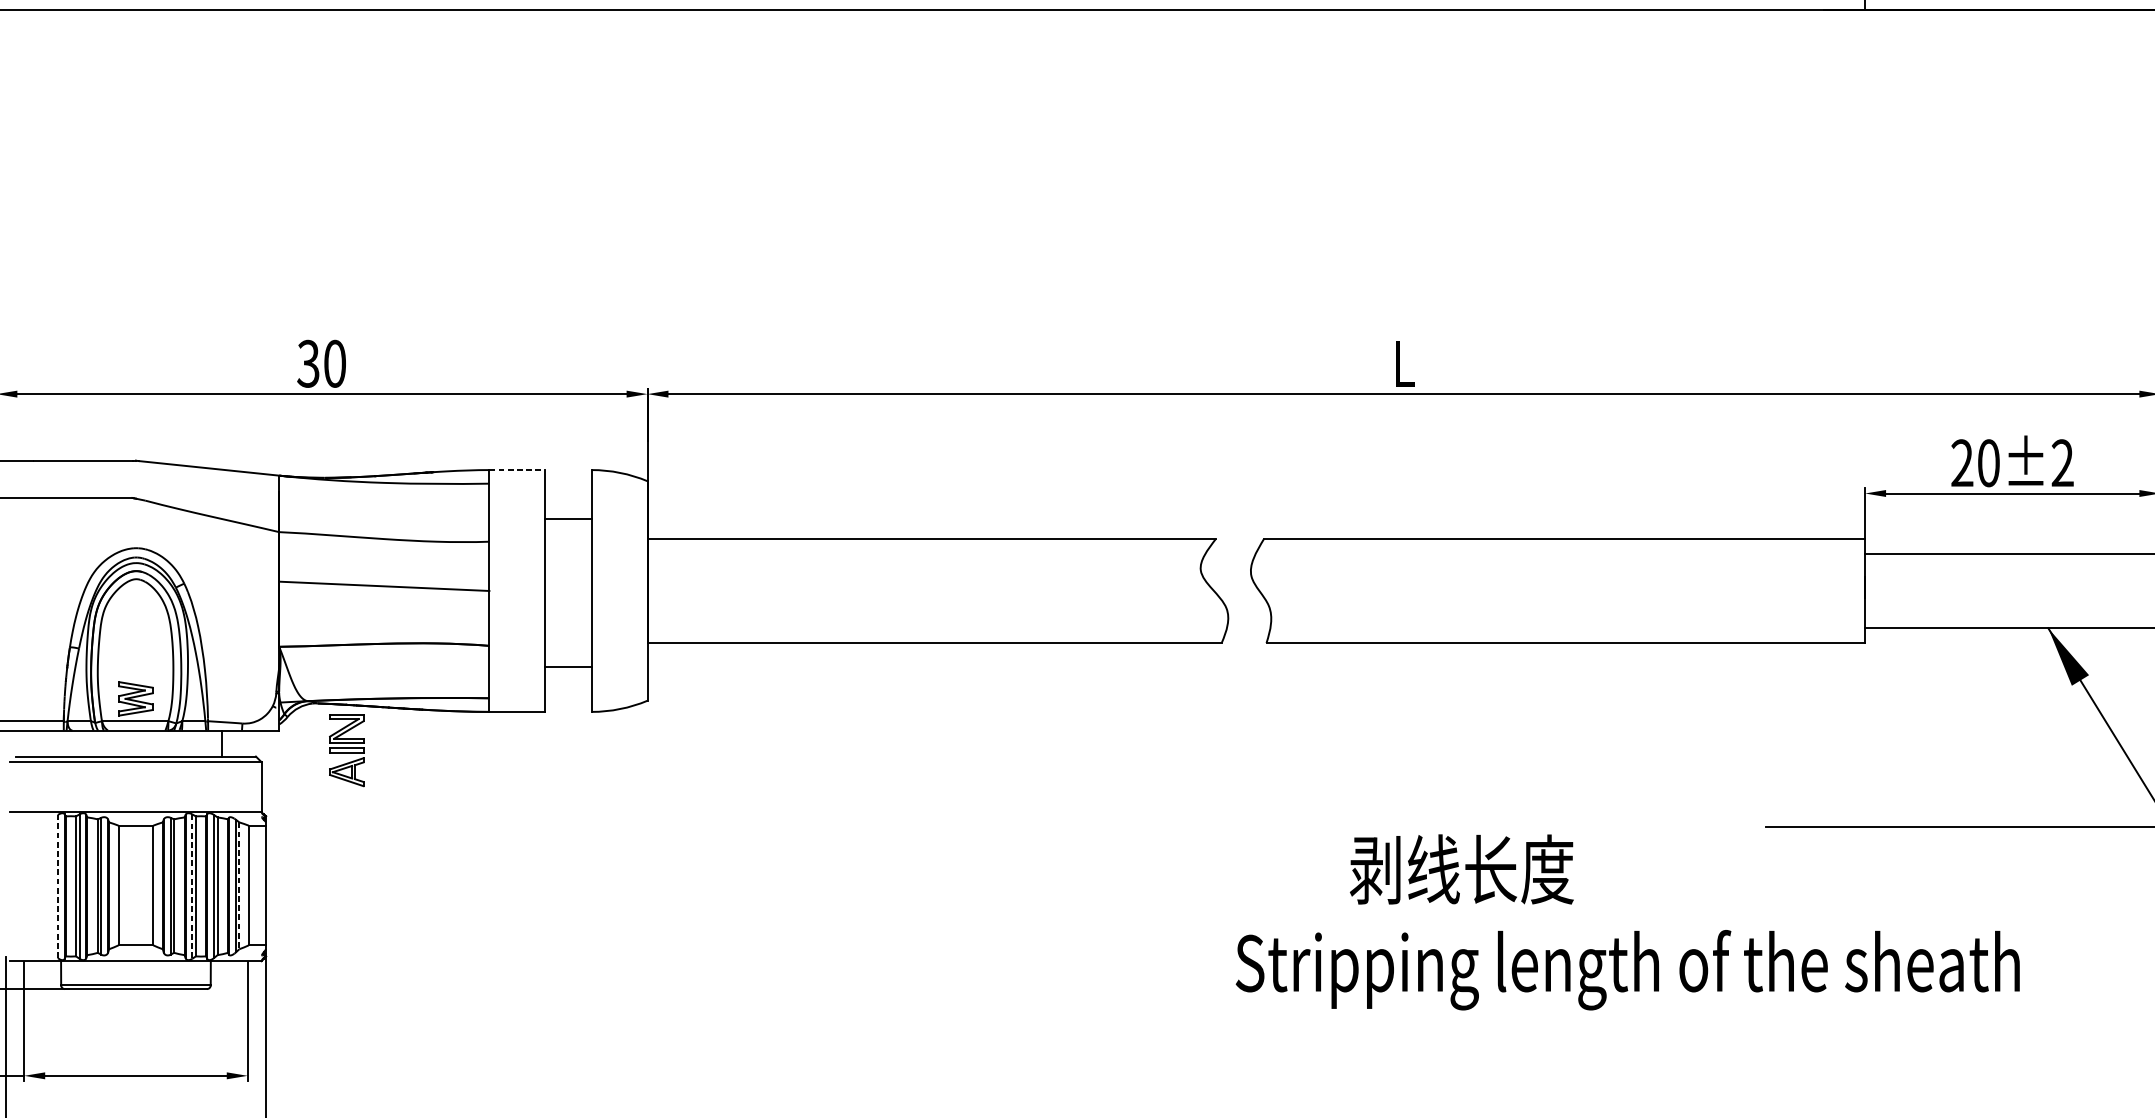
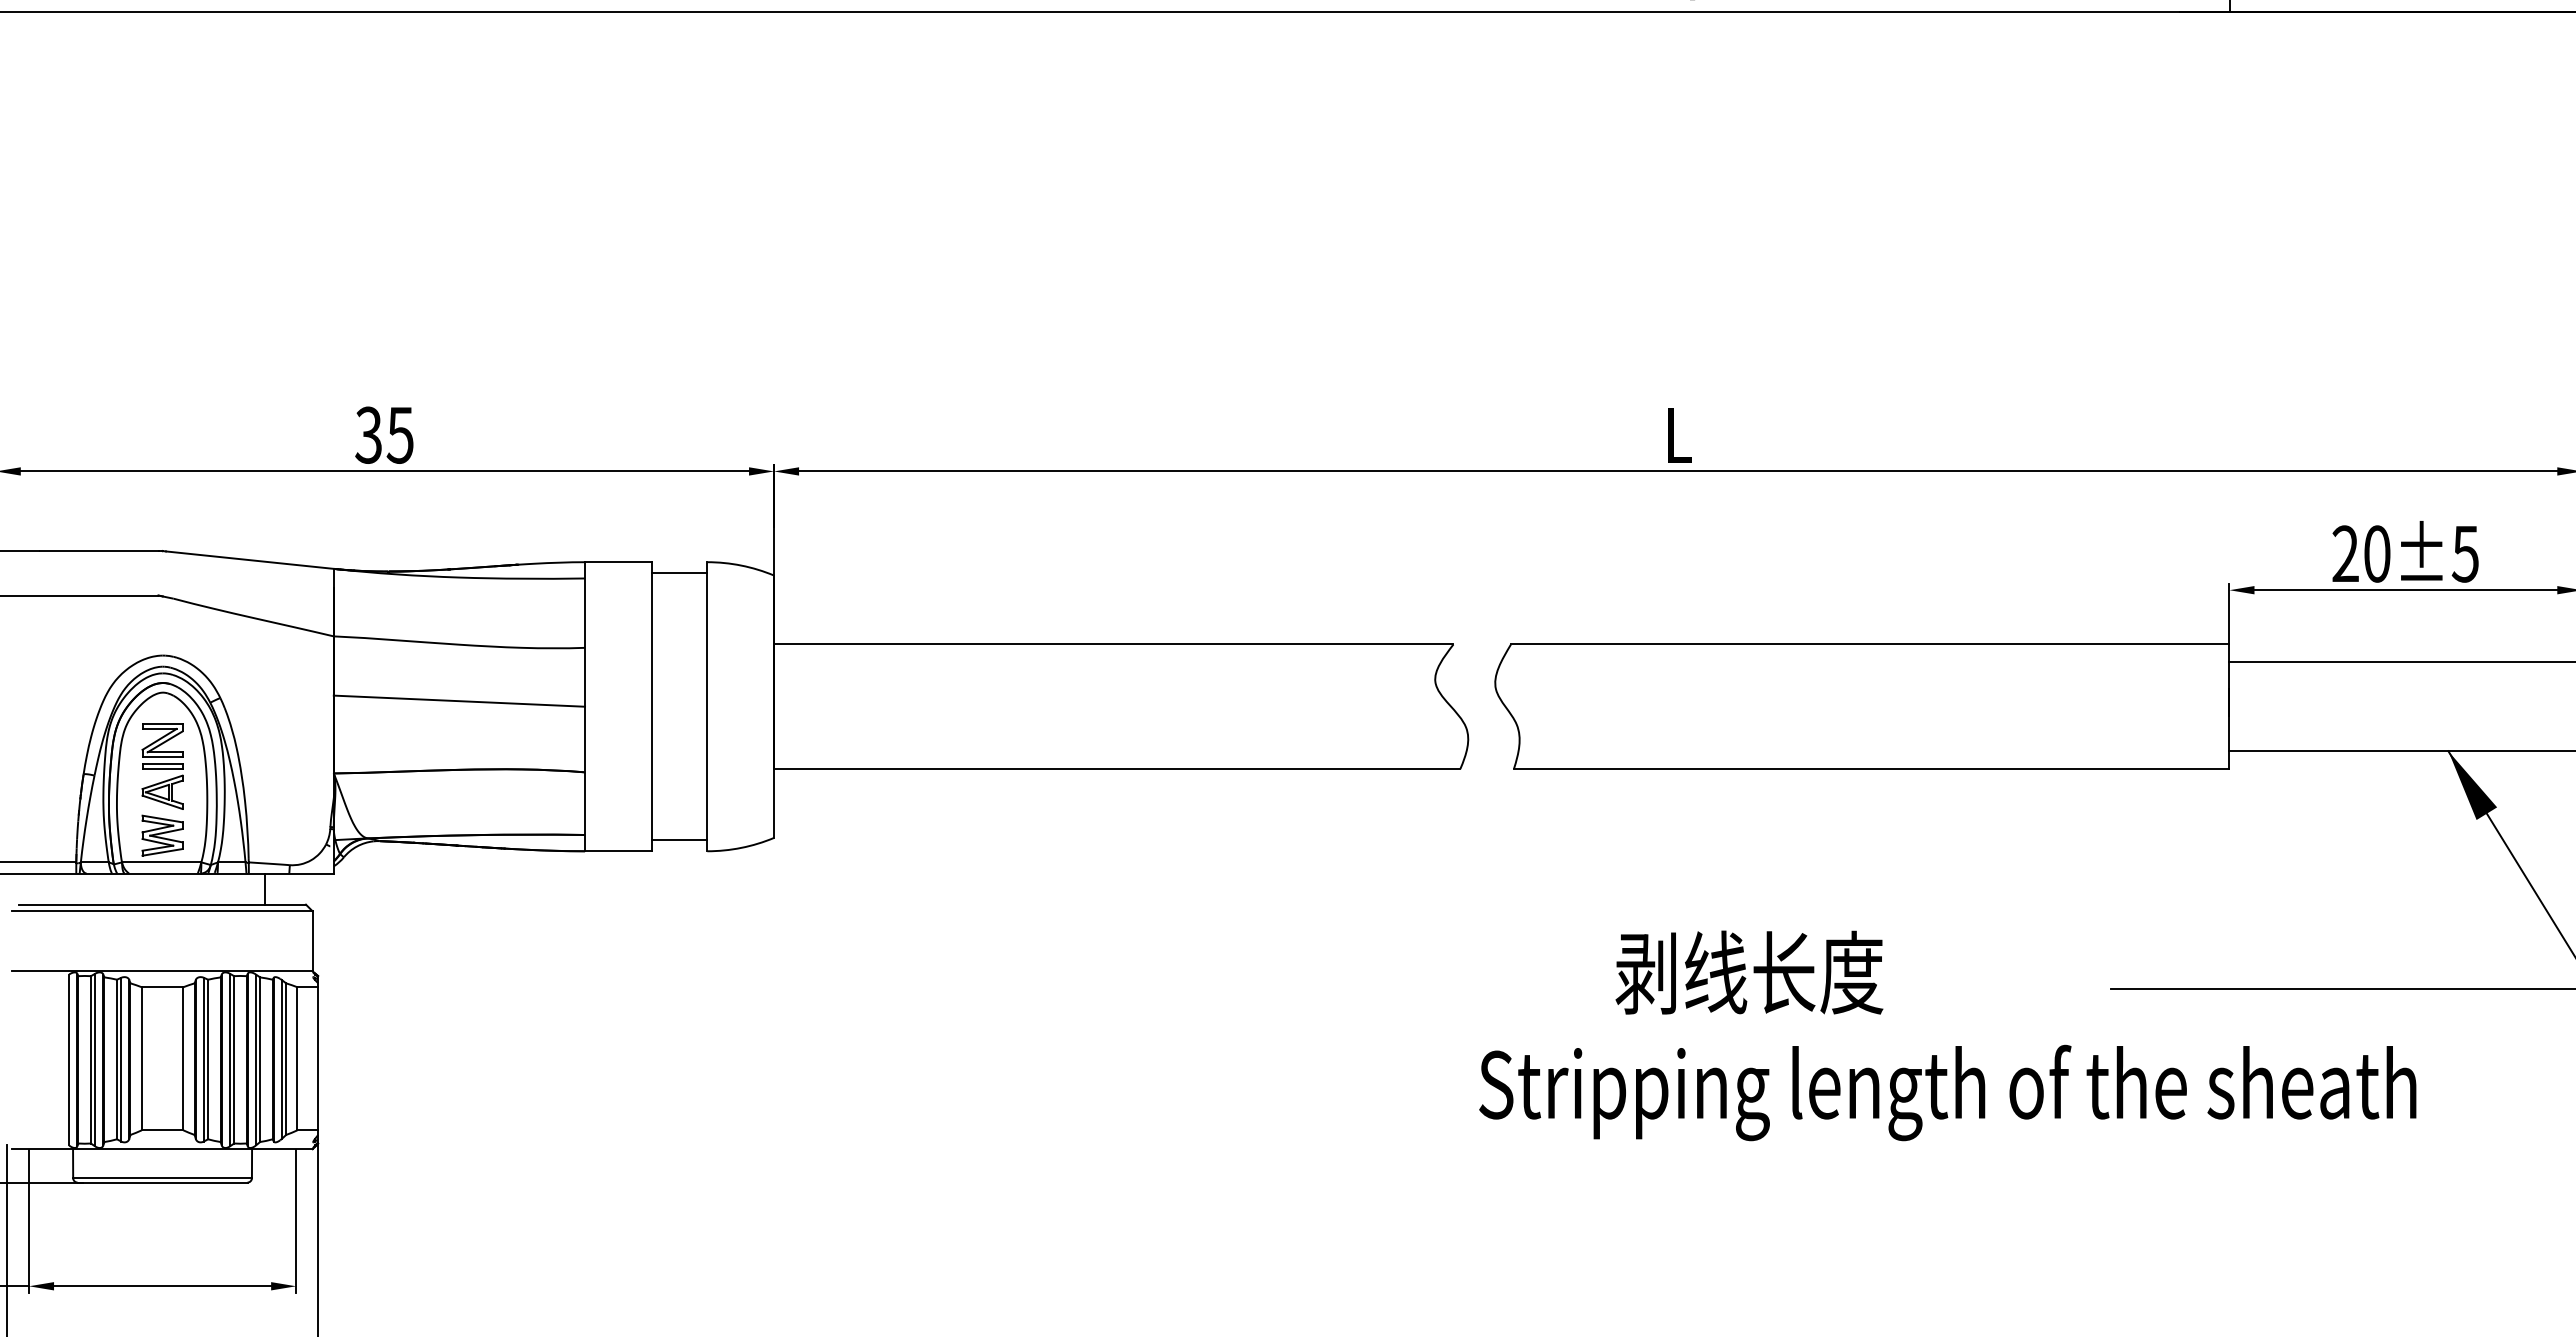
text: (334, 363) -> (399, 434), 30 -> 35
text: (2061, 462) -> (2464, 553), 20±2 -> 20±5
line: (517, 470) -> (618, 562), dashed -> solid
line: (568, 518) -> (679, 573), moved
line: (568, 667) -> (679, 840), moved
part: (346, 750) -> (162, 766), moved
line: (58, 886) -> (69, 1059), dashed -> solid
line: (191, 886) -> (229, 1060), dashed -> solid
line: (239, 886) -> (286, 1059), dashed -> solid
text: (1627, 922) -> (1947, 1035), moved

